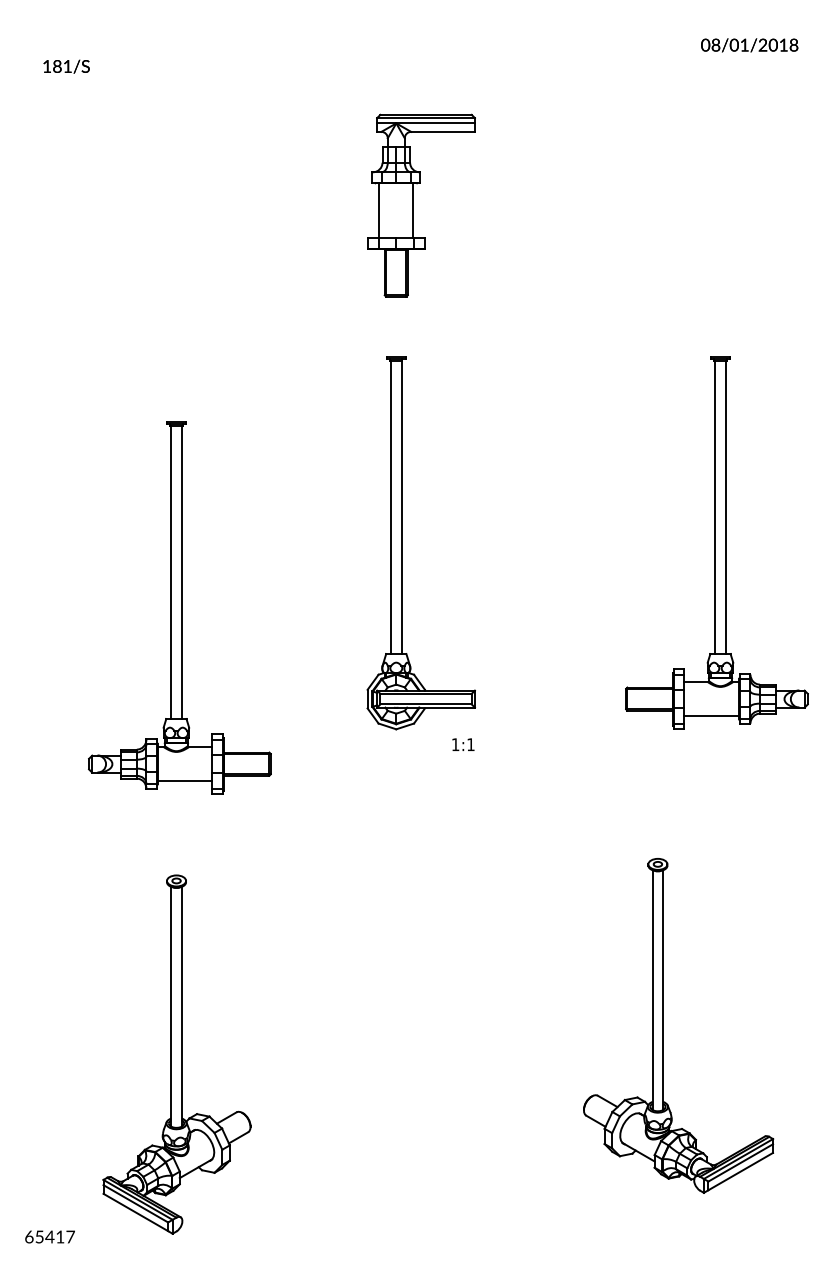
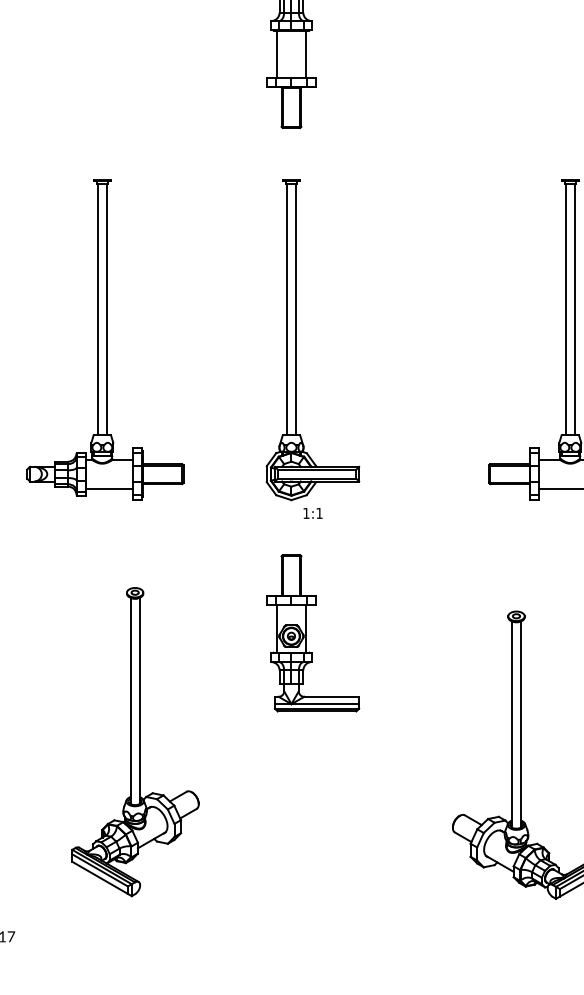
part: (179, 607) -> (105, 339), moved
text: (463, 744) -> (313, 513), moved
part: (413, 884) -> (306, 633), added
part: (176, 1054) -> (135, 741), moved

